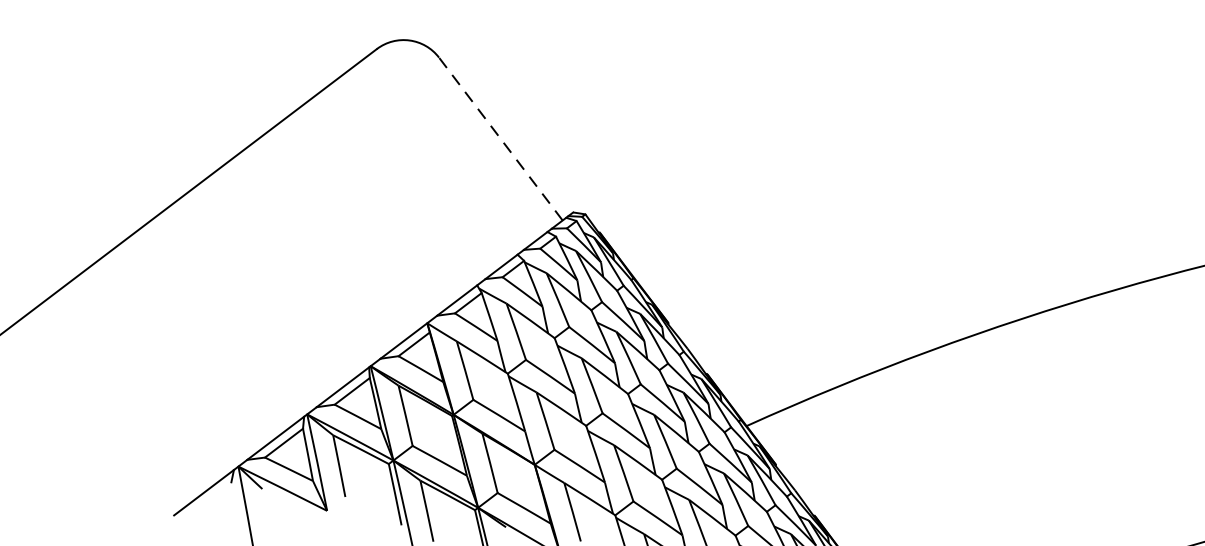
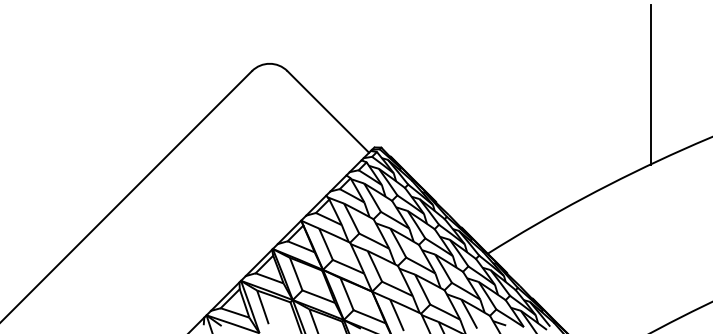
line: (501, 138) -> (328, 111), dashed -> solid
line: (1072, 168) -> (650, 84), added

